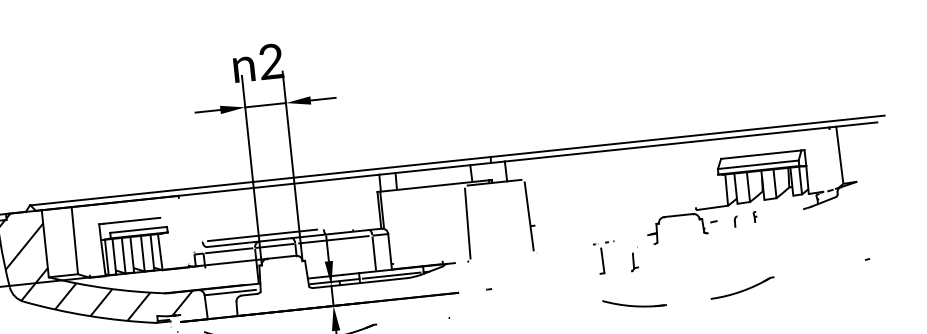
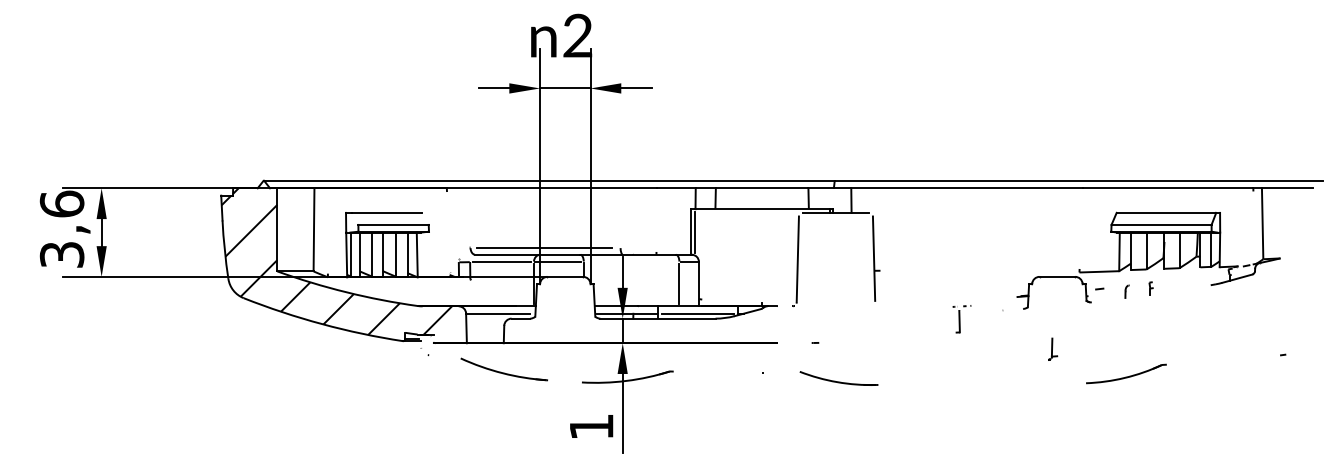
line: (333, 240) -> (631, 262), removed
part: (604, 258) -> (961, 319), size x0.7
part: (634, 261) -> (1053, 348), moved
part: (634, 303) -> (838, 378), moved

